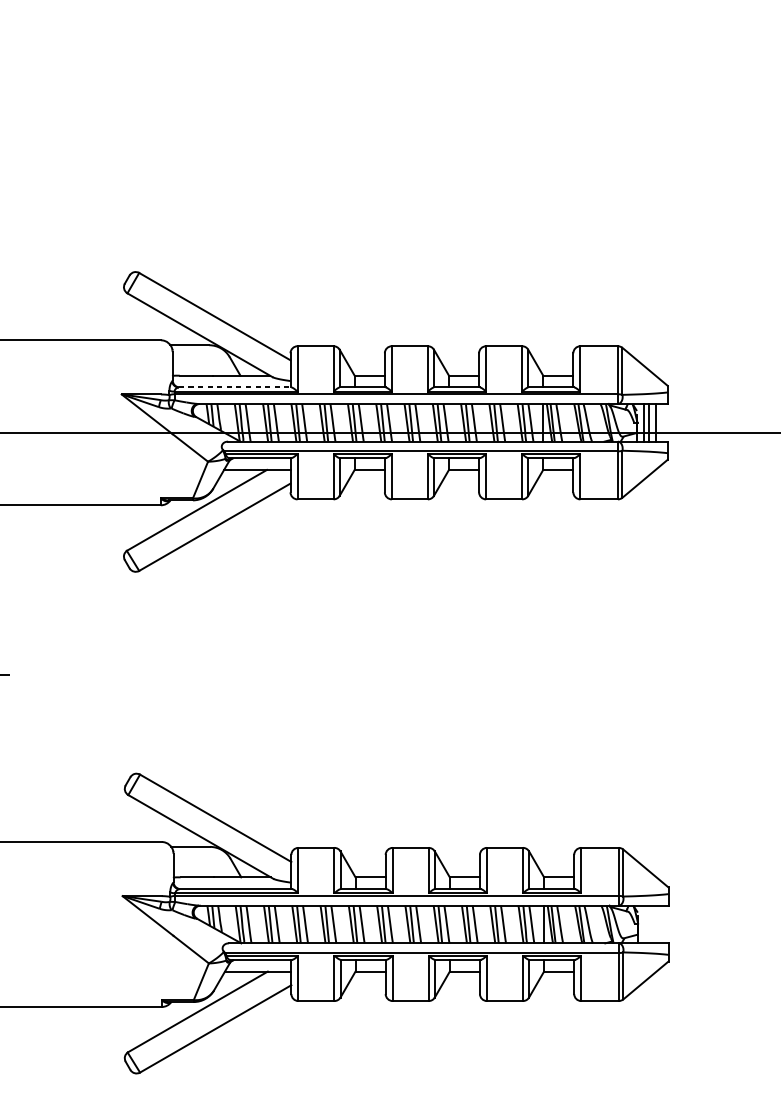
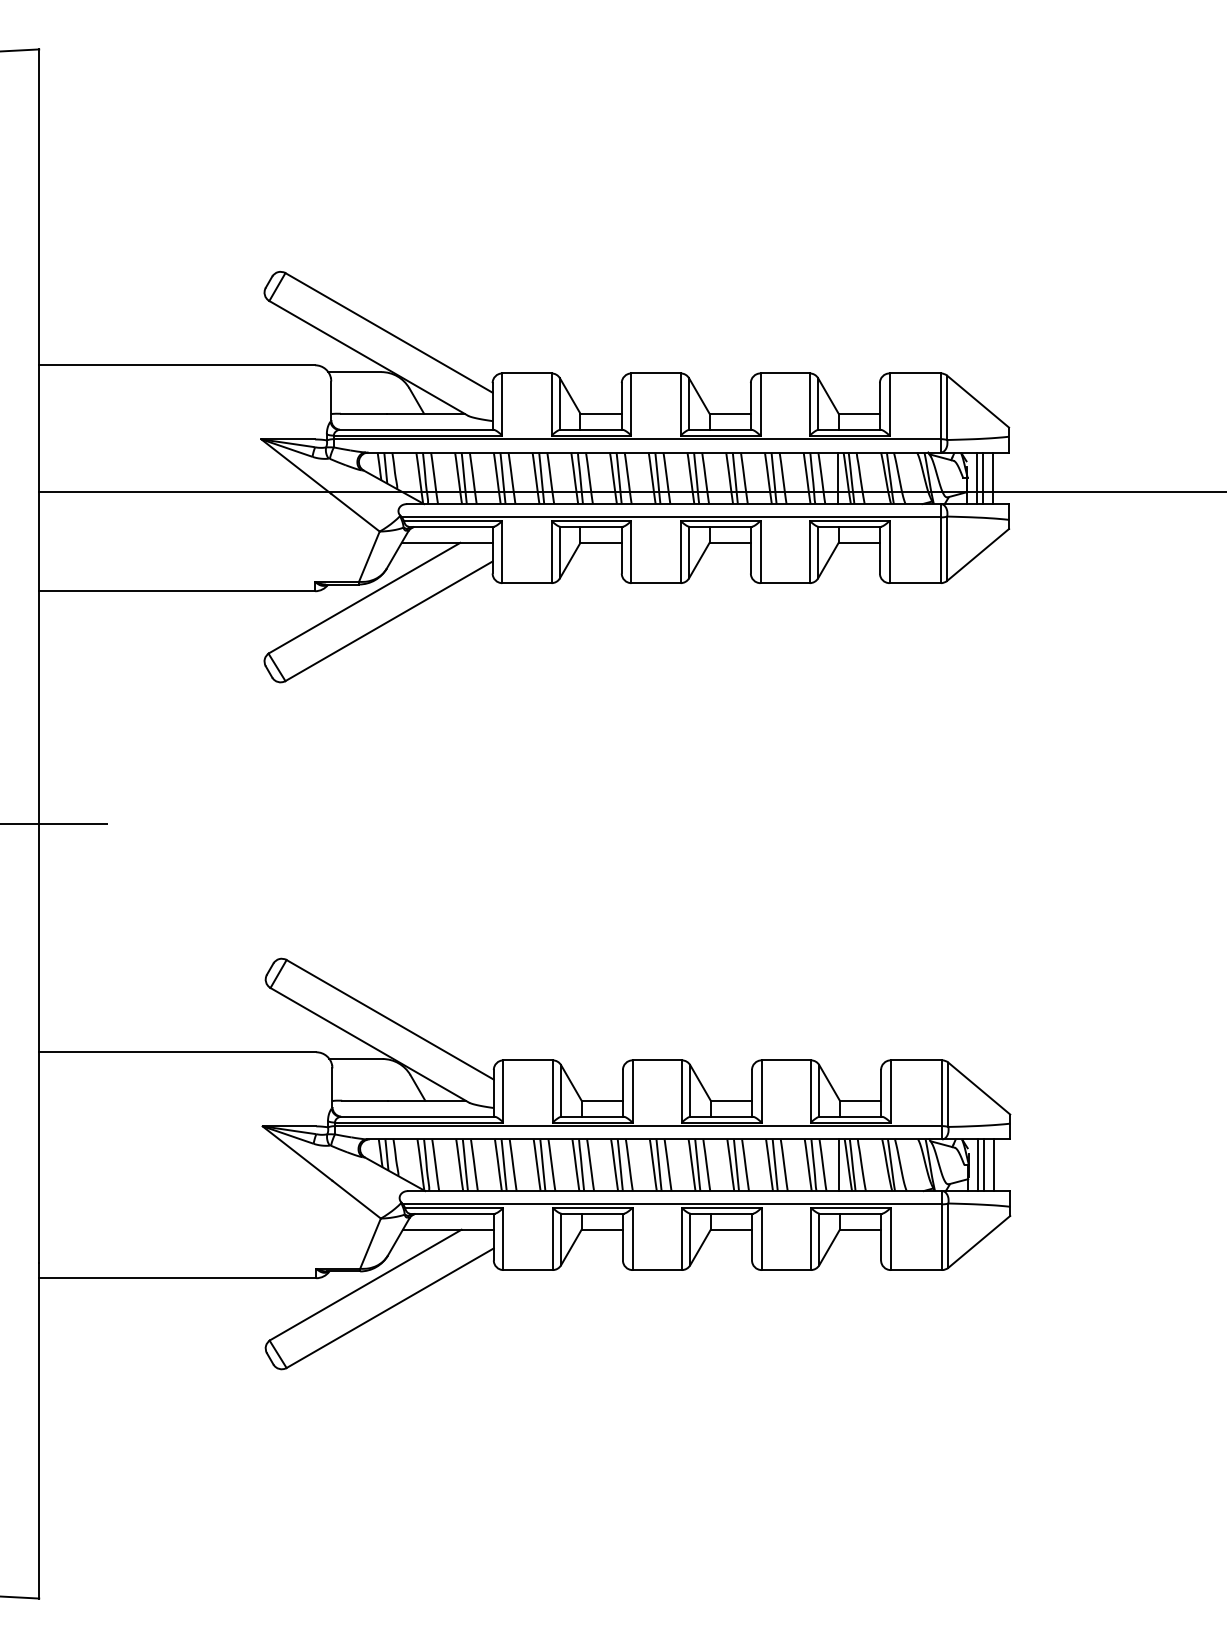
line: (234, 387) -> (416, 429), dashed -> solid
line: (644, 924) -> (977, 1165), added
line: (649, 924) -> (984, 1165), added
line: (657, 924) -> (994, 1165), added

